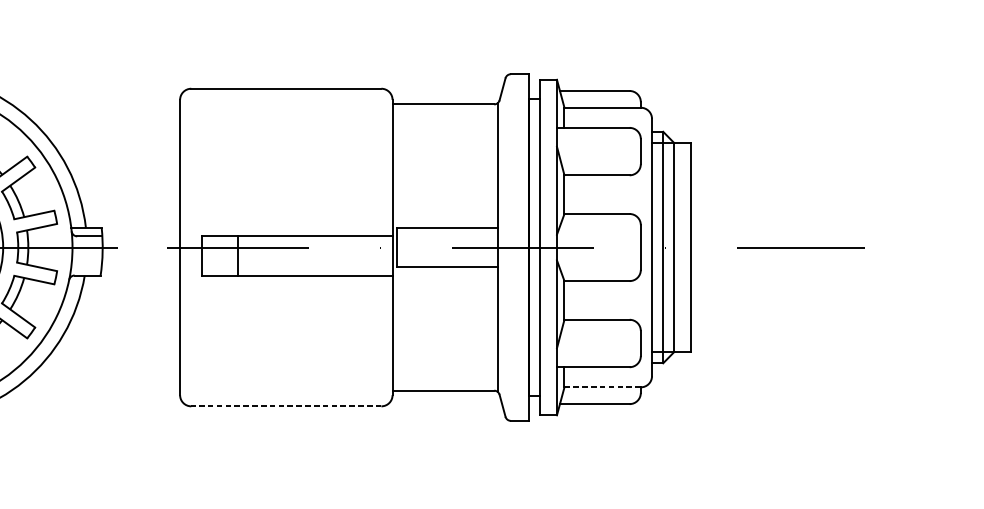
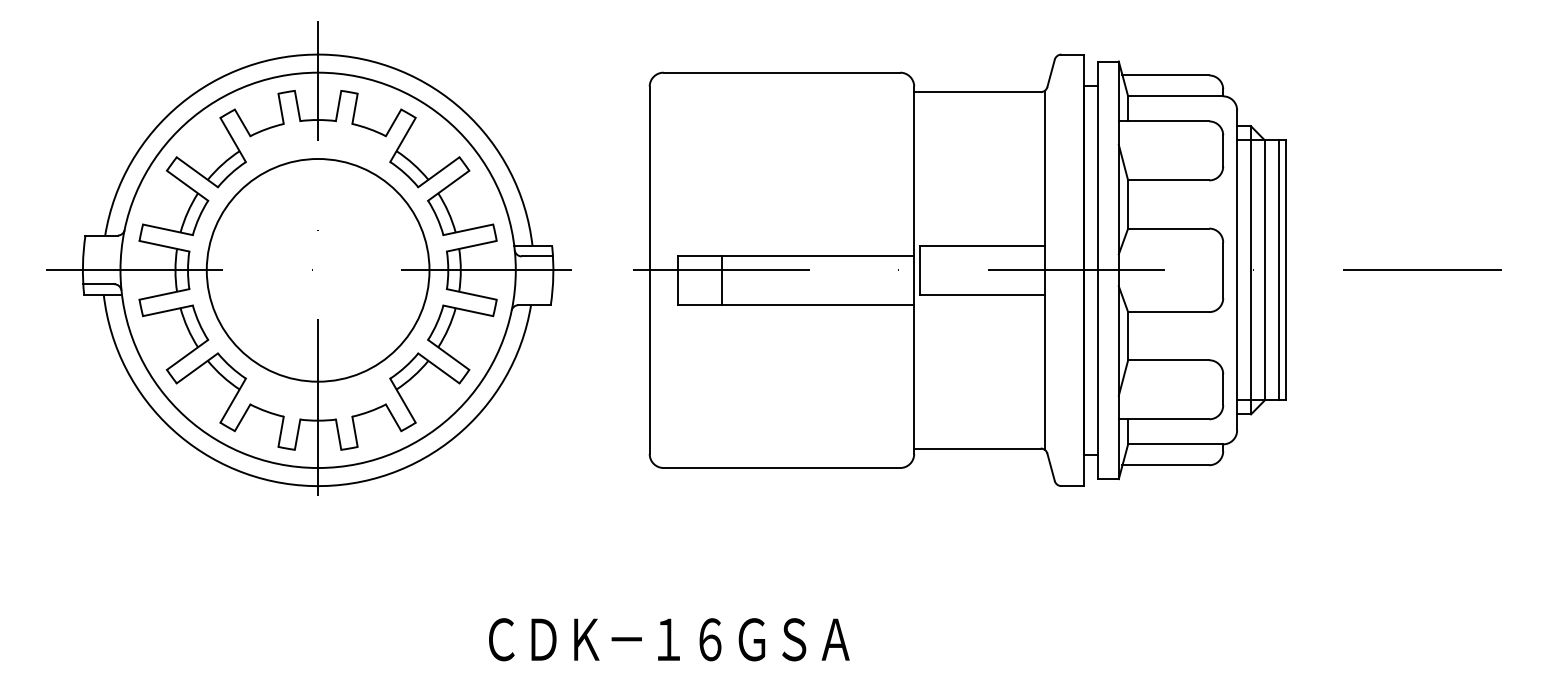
line: (685, 247) -> (1278, 270), added
line: (602, 387) -> (1175, 444), dashed -> solid
line: (285, 406) -> (781, 468), dashed -> solid

